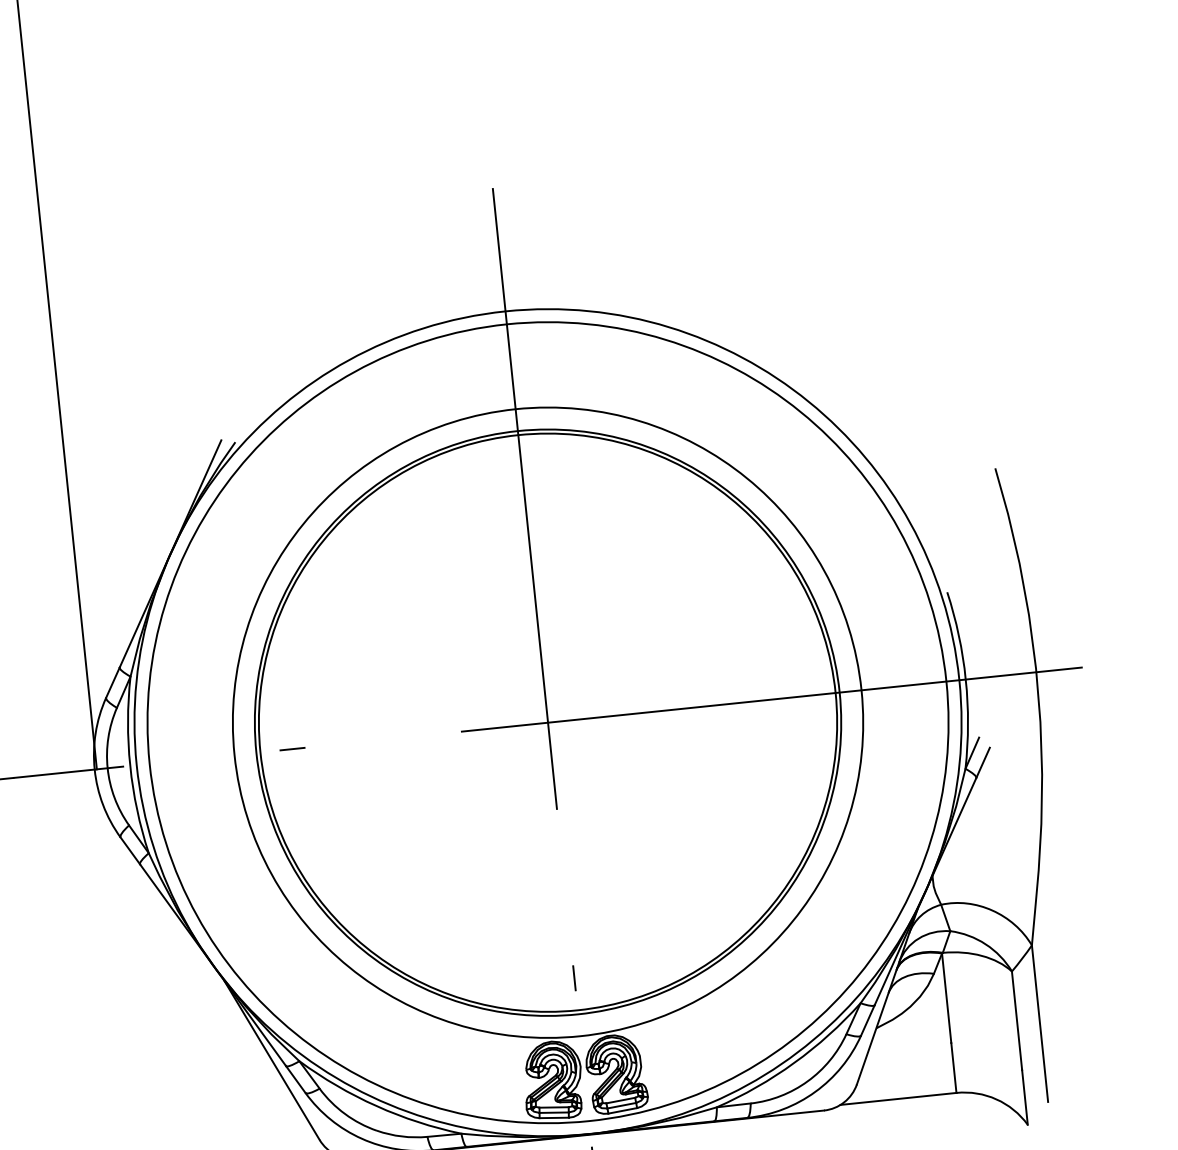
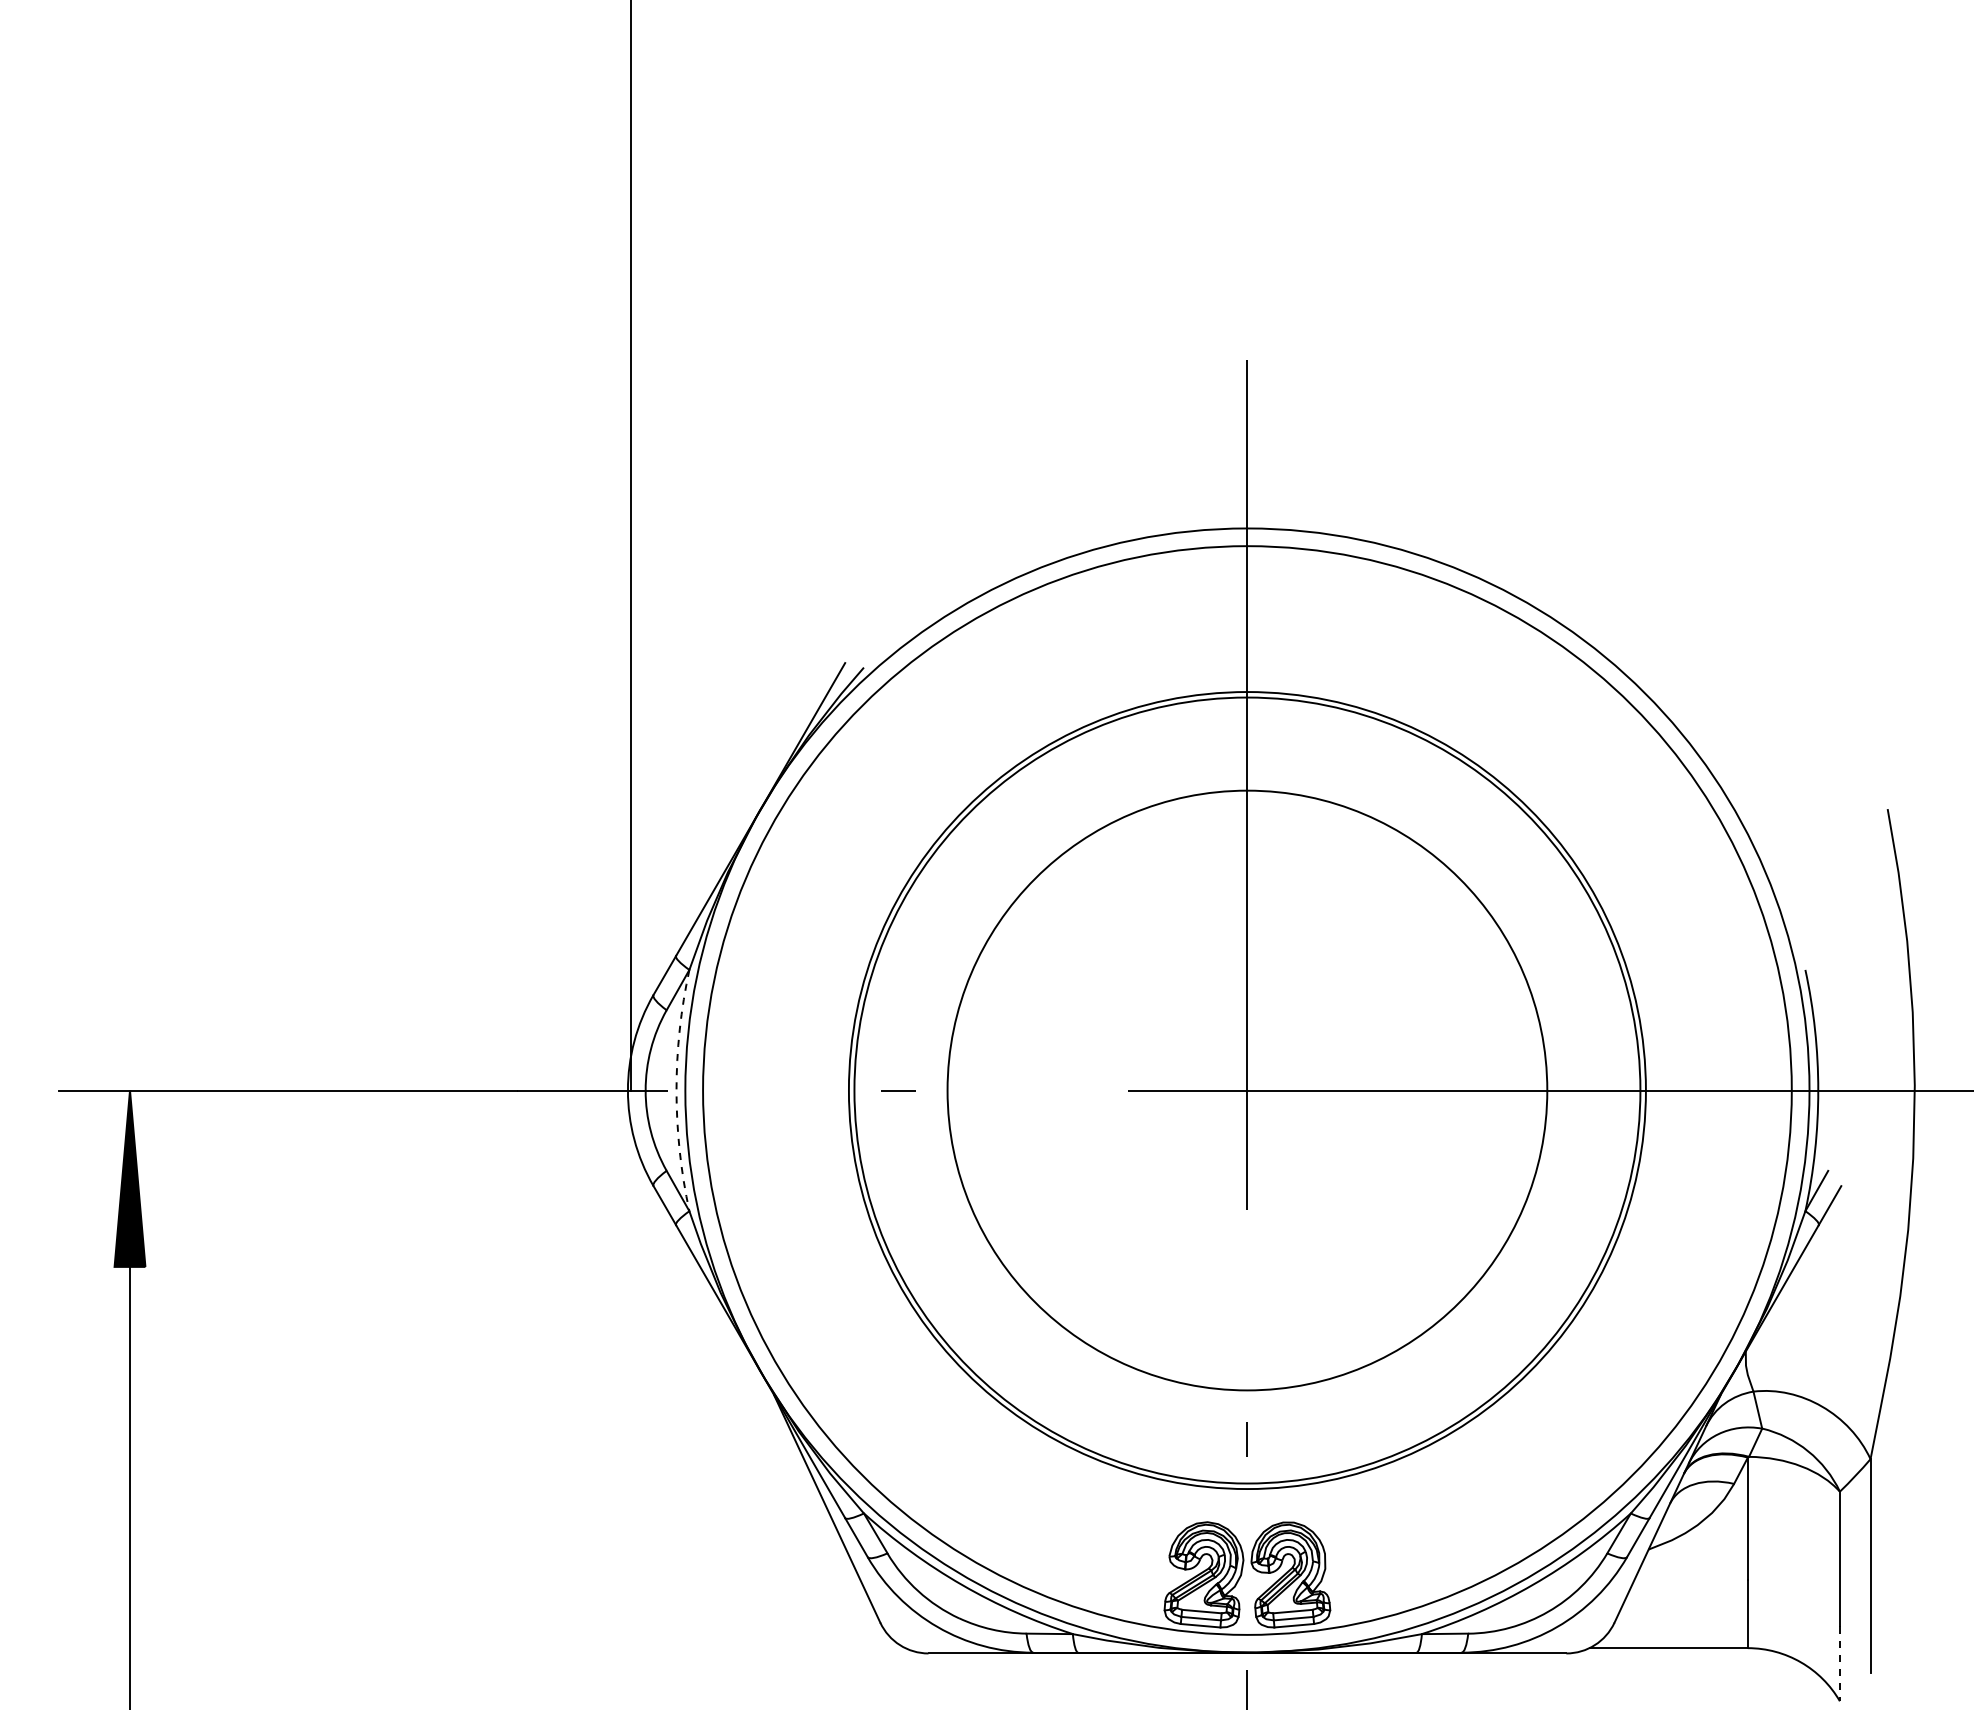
circle: (548, 722) -> (1247, 1090), size x0.7
arc: (130, 765) -> (676, 1090), solid -> dashed
line: (1024, 1097) -> (1839, 1664), solid -> dashed

